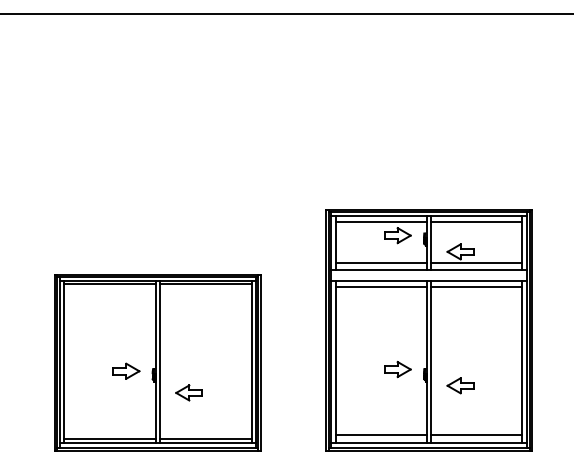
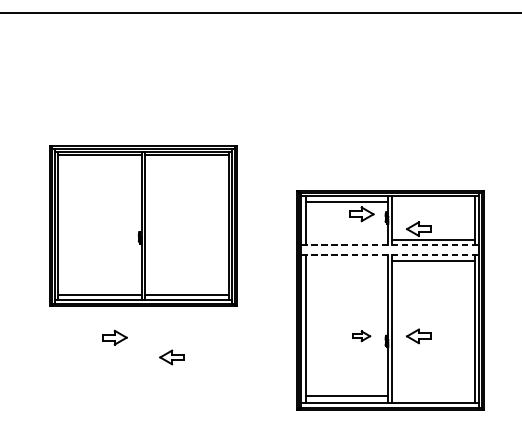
line: (476, 221) -> (433, 201), removed
line: (381, 263) -> (346, 239), removed
line: (429, 269) -> (390, 245), solid -> dashed
line: (429, 280) -> (390, 255), solid -> dashed
line: (381, 286) -> (346, 260), removed
part: (157, 362) -> (143, 226), moved
part: (397, 369) -> (361, 336), size x0.7
part: (460, 385) -> (418, 336), moved
line: (476, 435) -> (433, 396), removed

